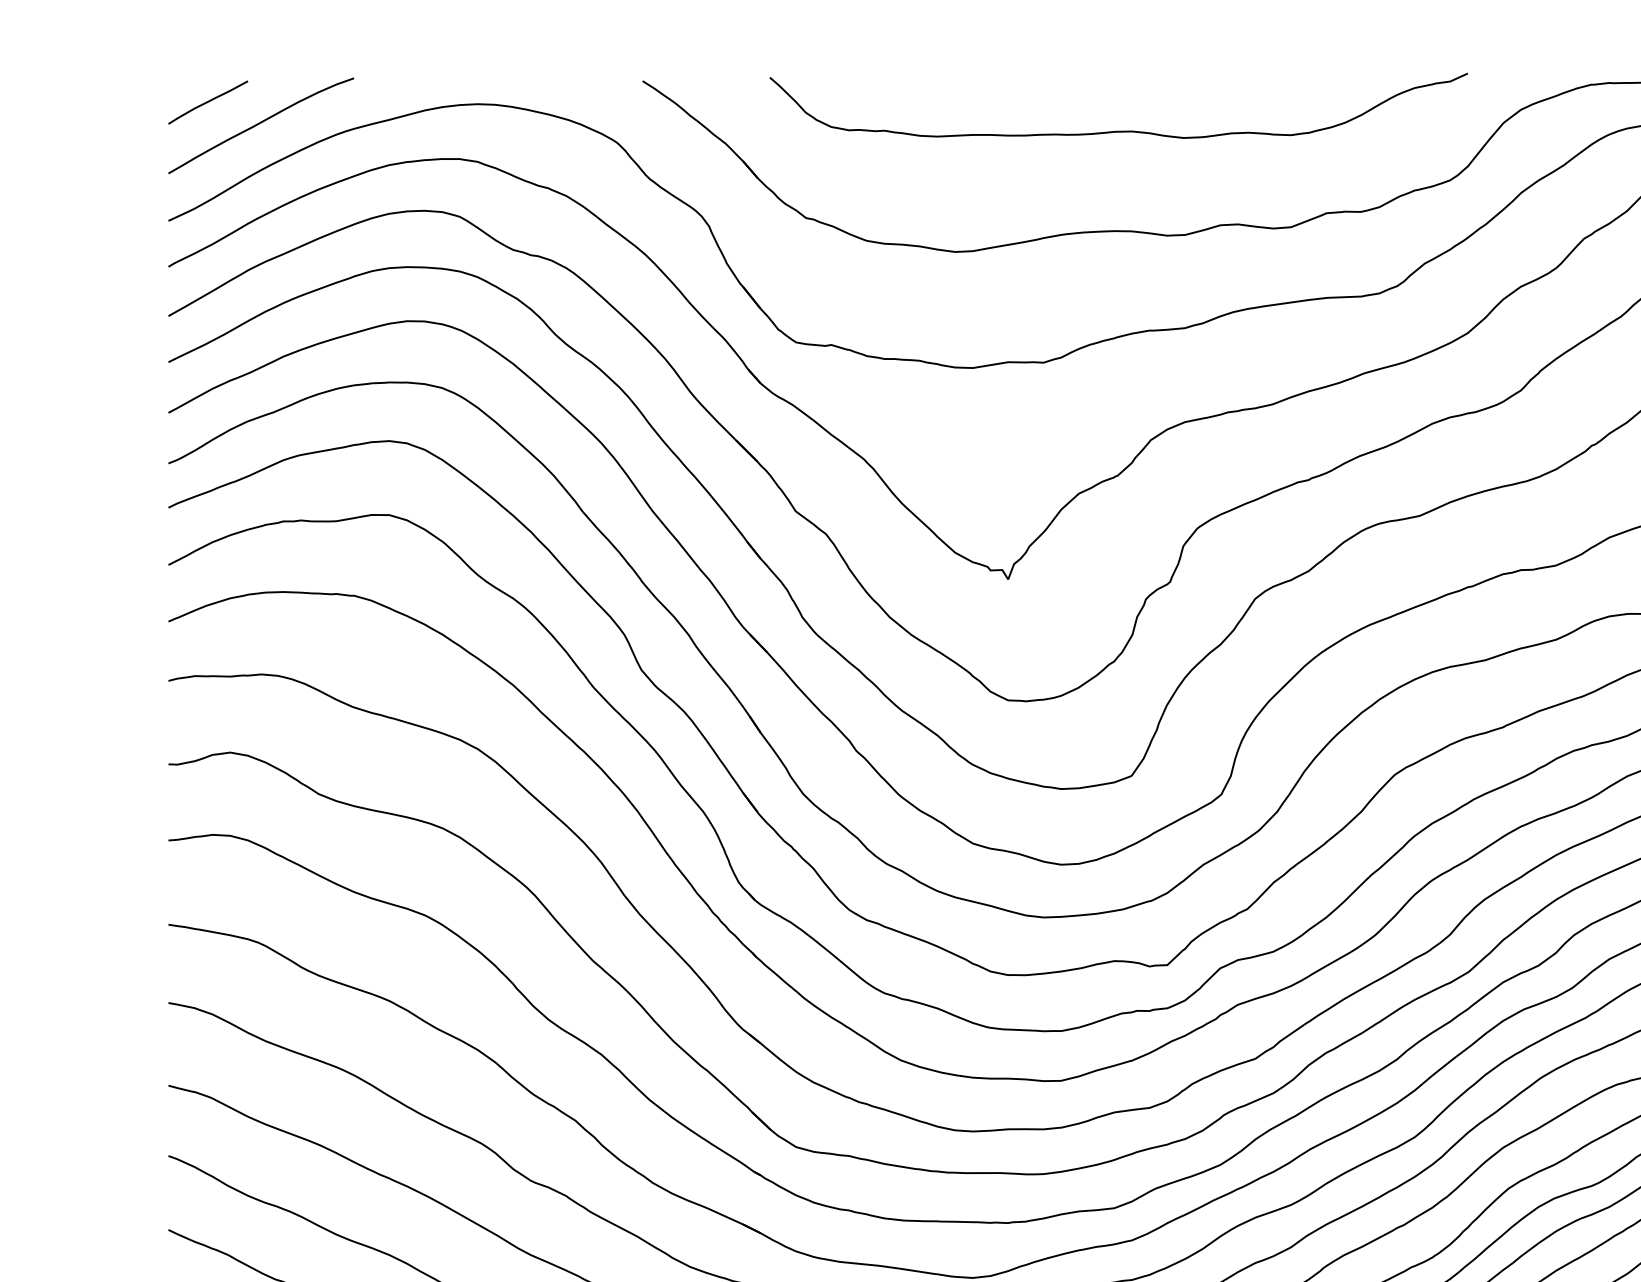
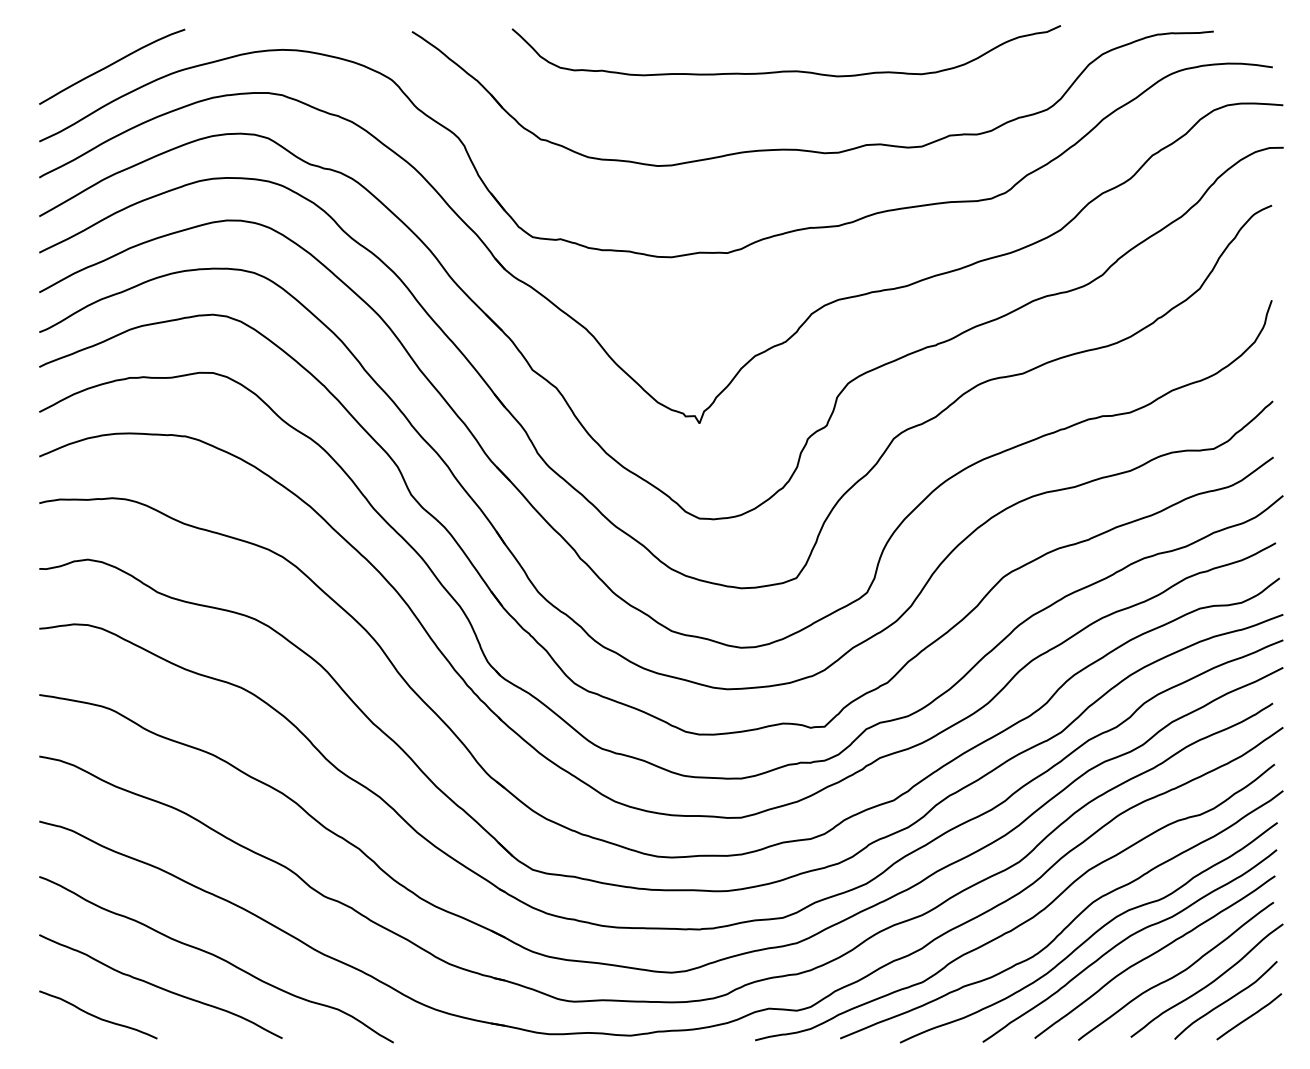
curve: (208, 102) -> (70, 48), removed

